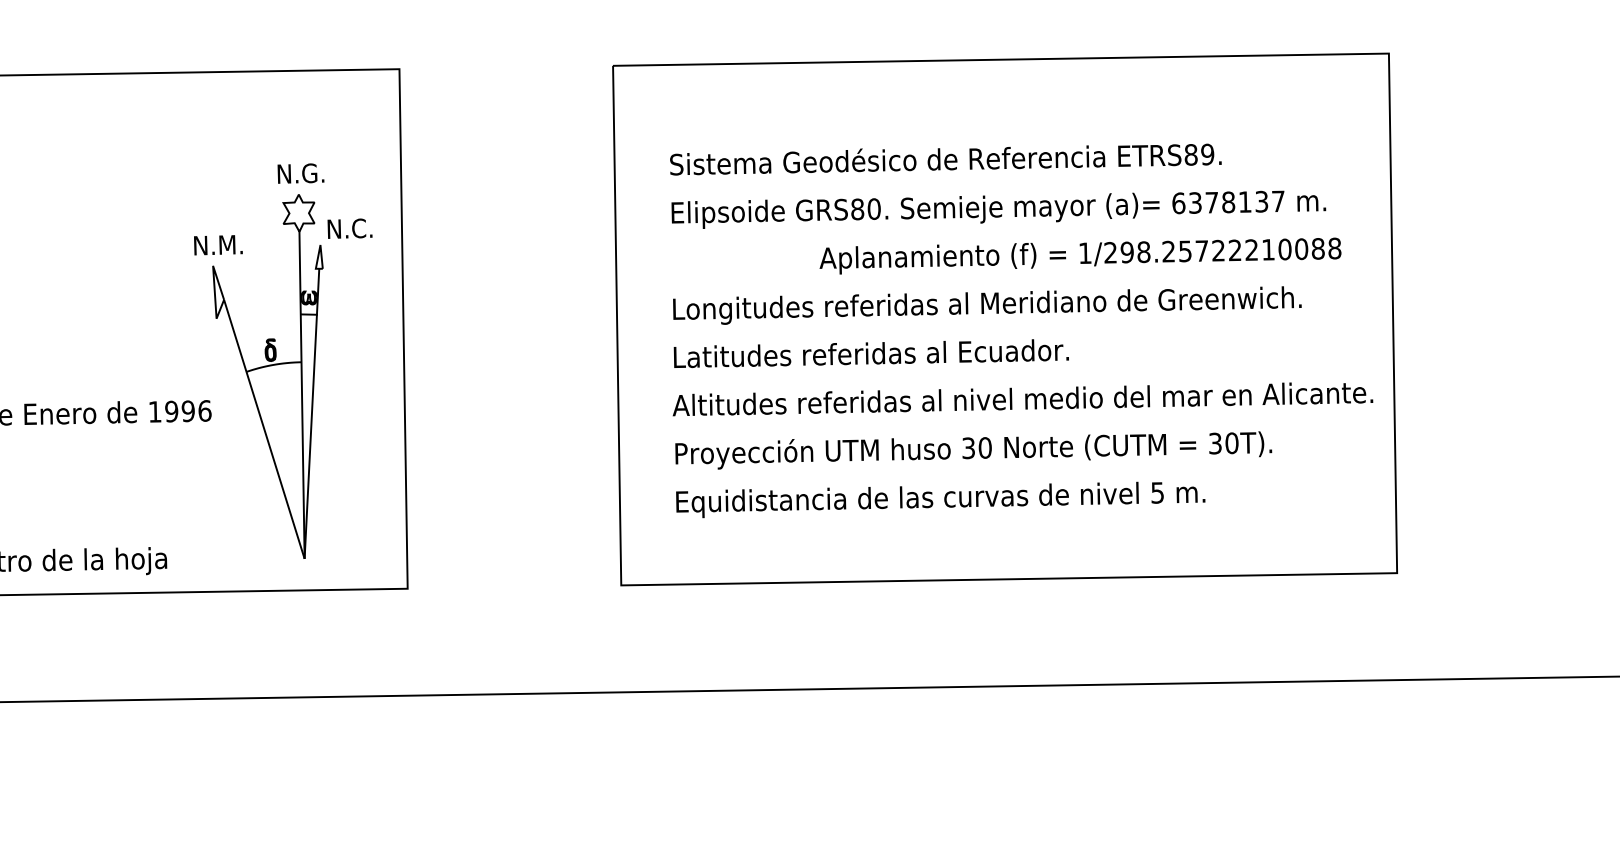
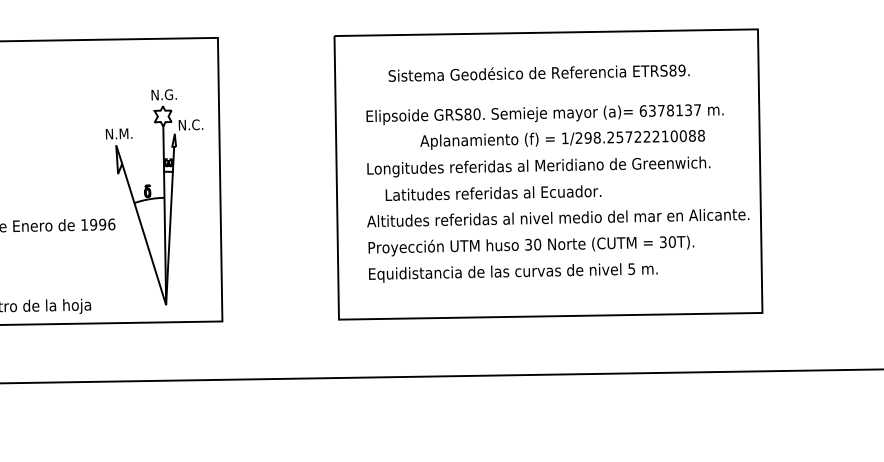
text: (944, 158) -> (538, 72), moved
text: (1080, 255) -> (562, 139), moved
text: (871, 352) -> (493, 192), moved

